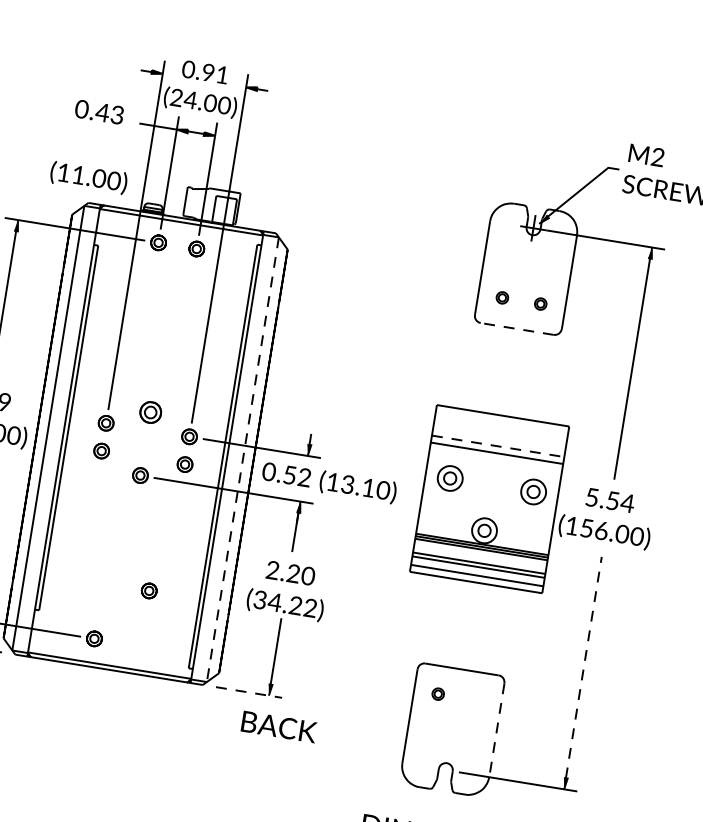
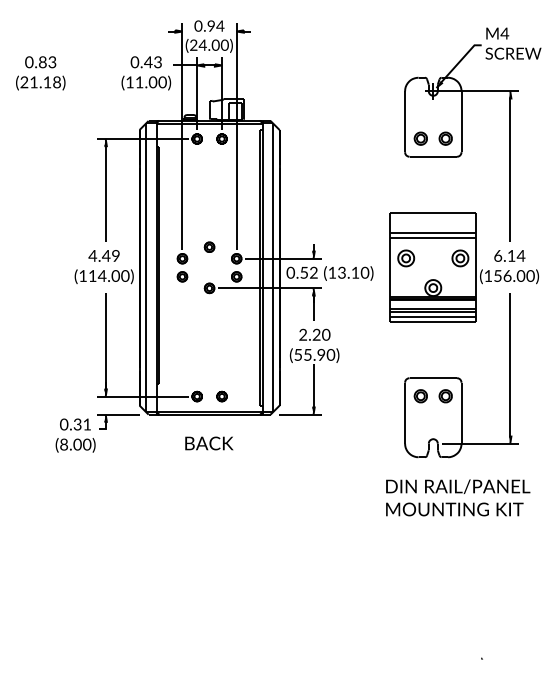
text: (222, 74) -> (220, 25), 0.91^C -> 0.94^C
text: (657, 157) -> (504, 33), M2 -> M4
text: (89, 177) -> (146, 82), moved
part: (502, 297) -> (420, 138), size x1.67
part: (540, 303) -> (445, 138), size x1.67
line: (517, 328) -> (433, 156), dashed -> solid
part: (150, 411) -> (209, 246), size x0.71
line: (498, 446) -> (433, 233), dashed -> solid
line: (242, 459) -> (272, 267), dashed -> solid
text: (602, 498) -> (504, 255), 5.54^C -> 6.14^C
part: (148, 590) -> (221, 396), moved
text: (285, 603) -> (314, 354), (34.22) -> (55.90)
line: (584, 667) -> (510, 364), dashed -> solid
line: (250, 692) -> (301, 414), dashed -> solid
part: (437, 694) -> (420, 396), size x1.67
part: (476, 700) -> (445, 396), added
text: (279, 727) -> (209, 443), moved
line: (496, 730) -> (461, 413), dashed -> solid

